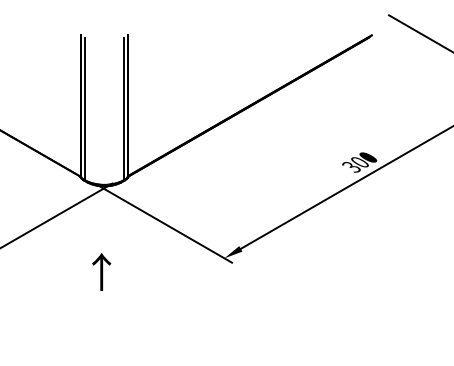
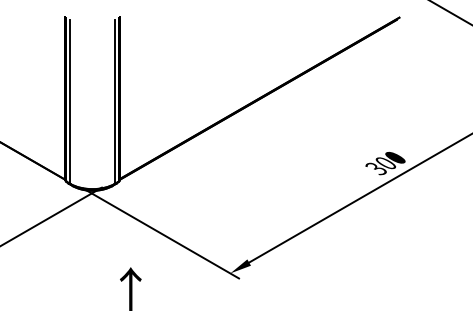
text: (101, 271) -> (130, 288), moved

